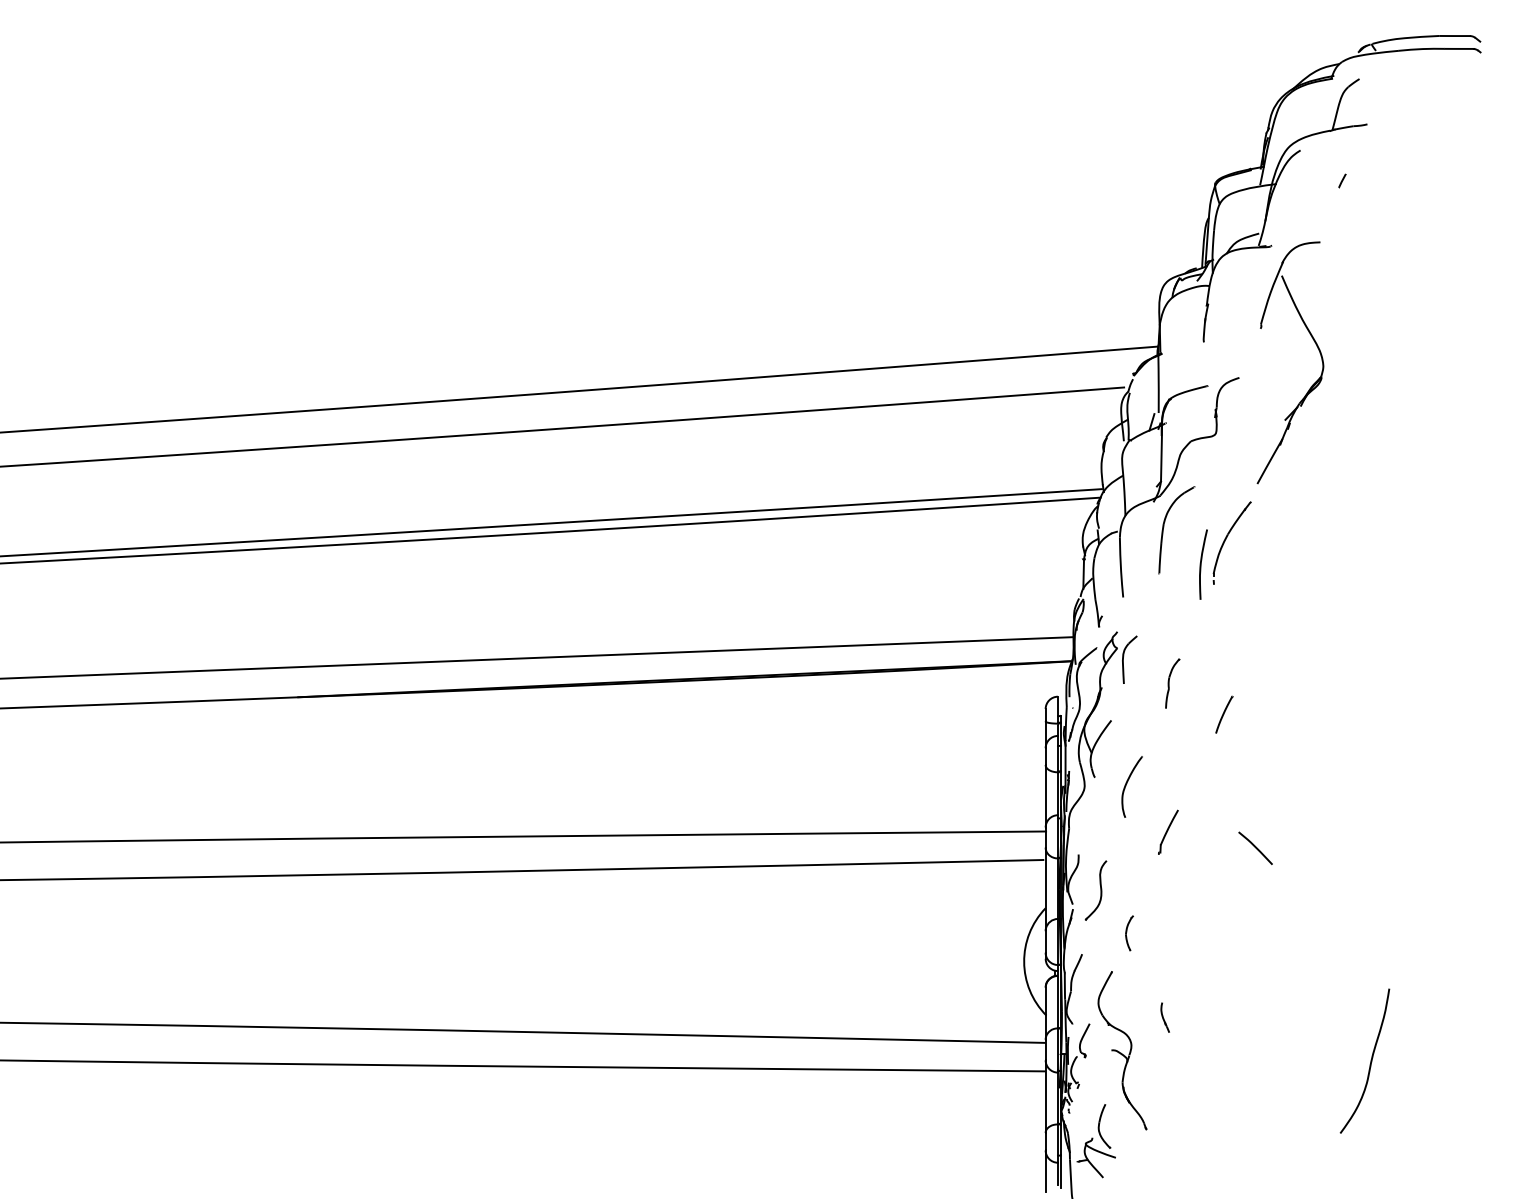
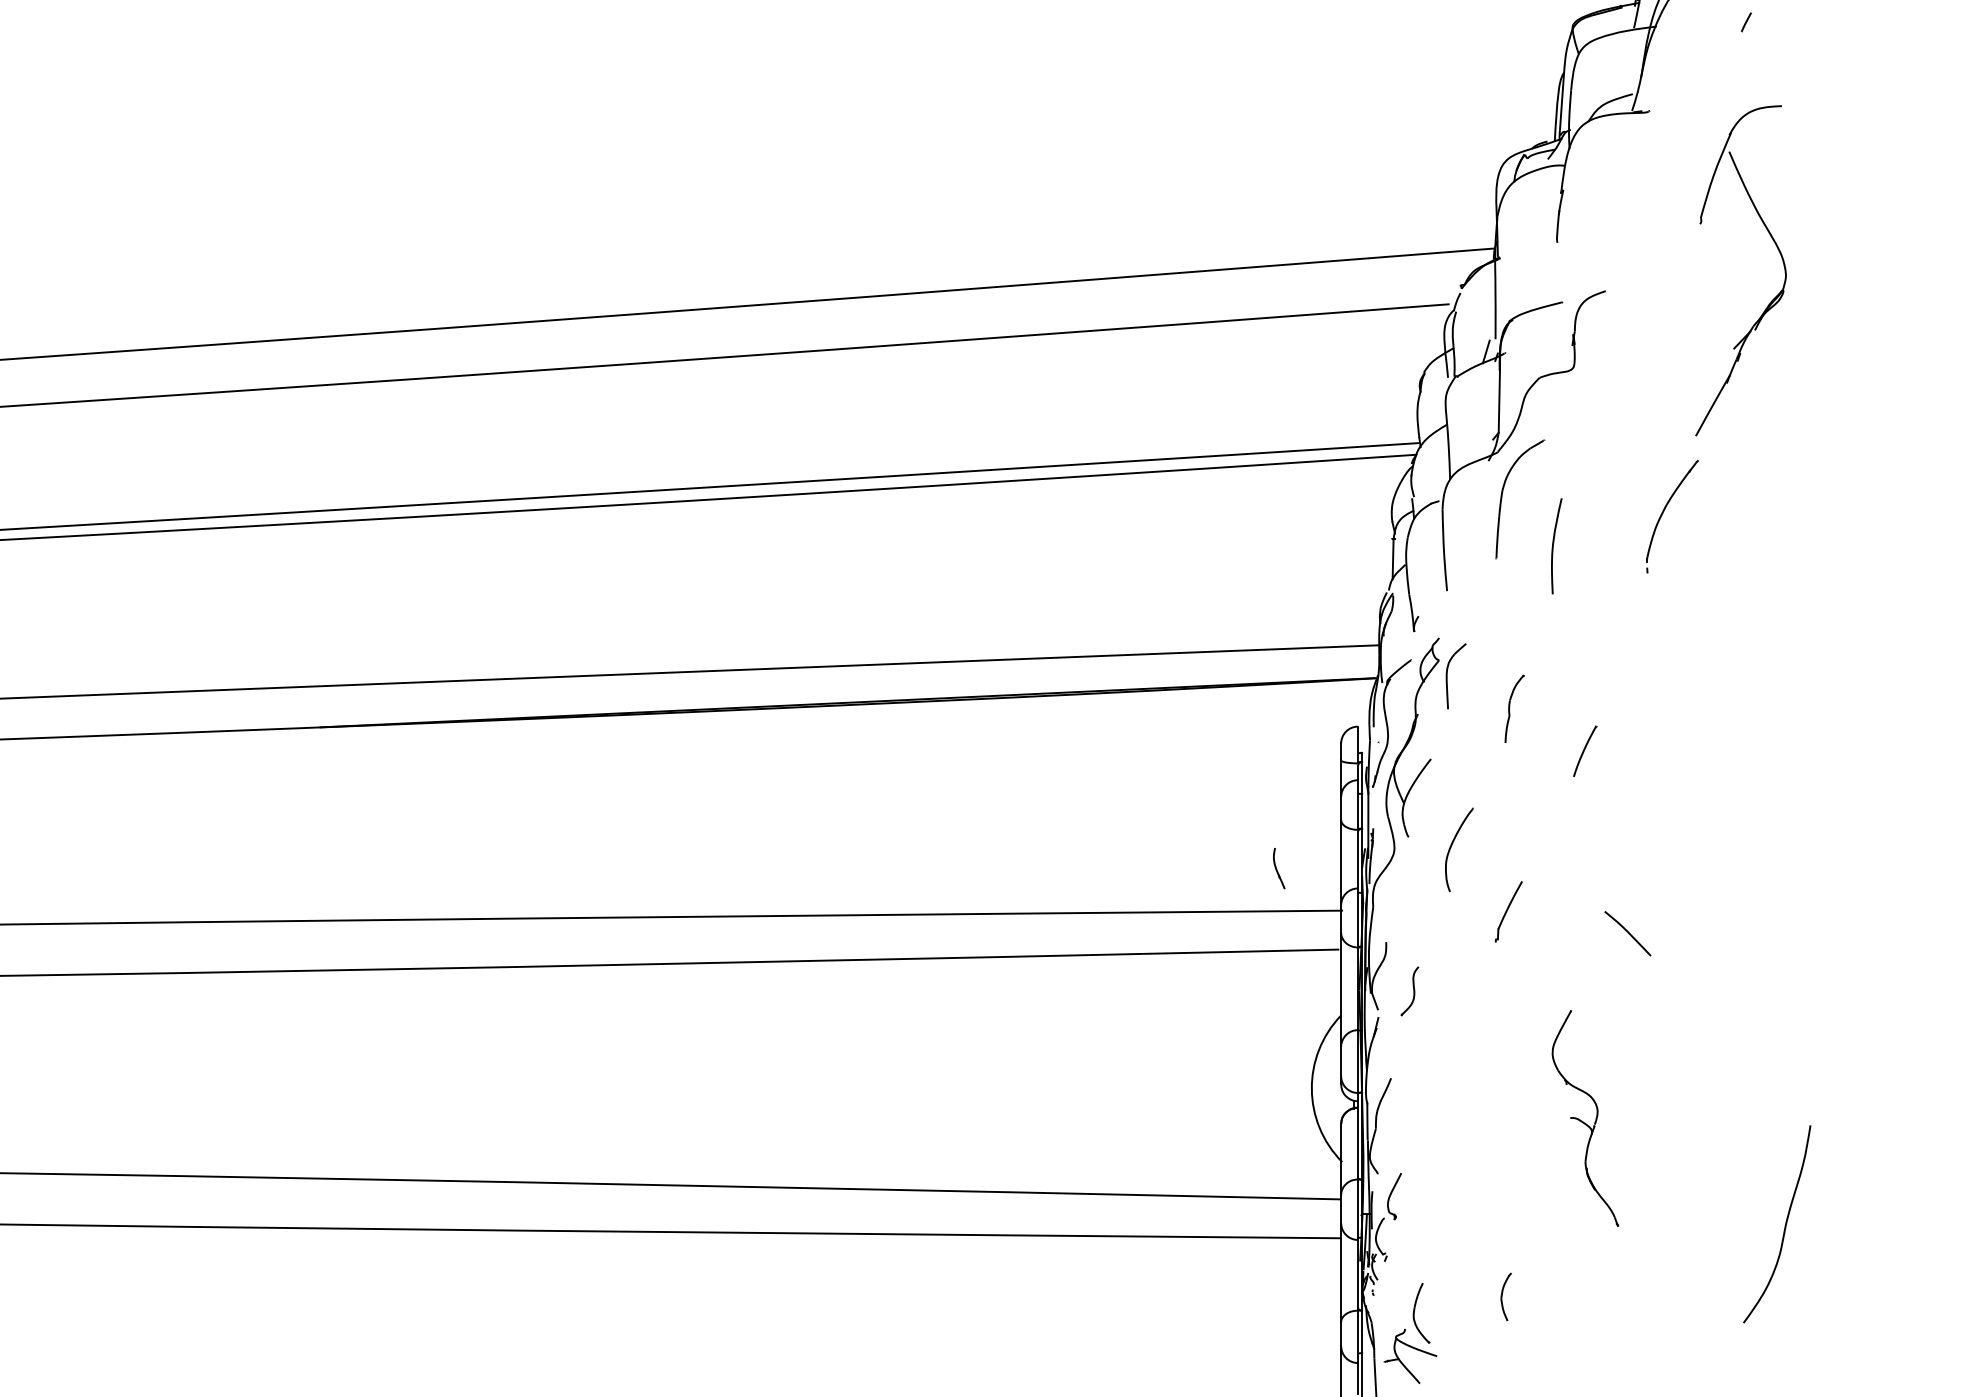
part: (1319, 353) -> (1780, 257), moved
part: (1231, 542) -> (1671, 516), moved
part: (1095, 890) -> (1409, 991), size x0.6
part: (1129, 933) -> (1506, 1297), moved
part: (1164, 1017) -> (1278, 868), moved
part: (1122, 1050) -> (1585, 1118), moved

